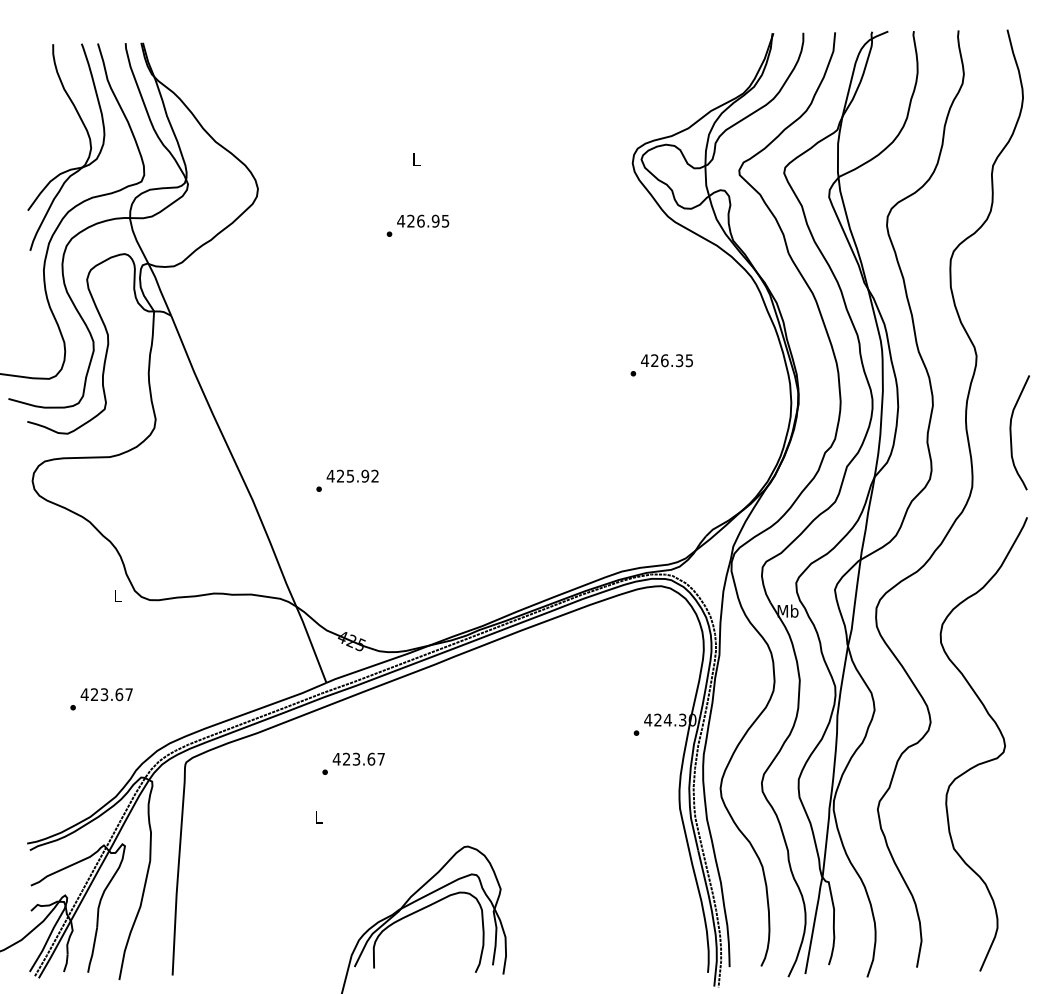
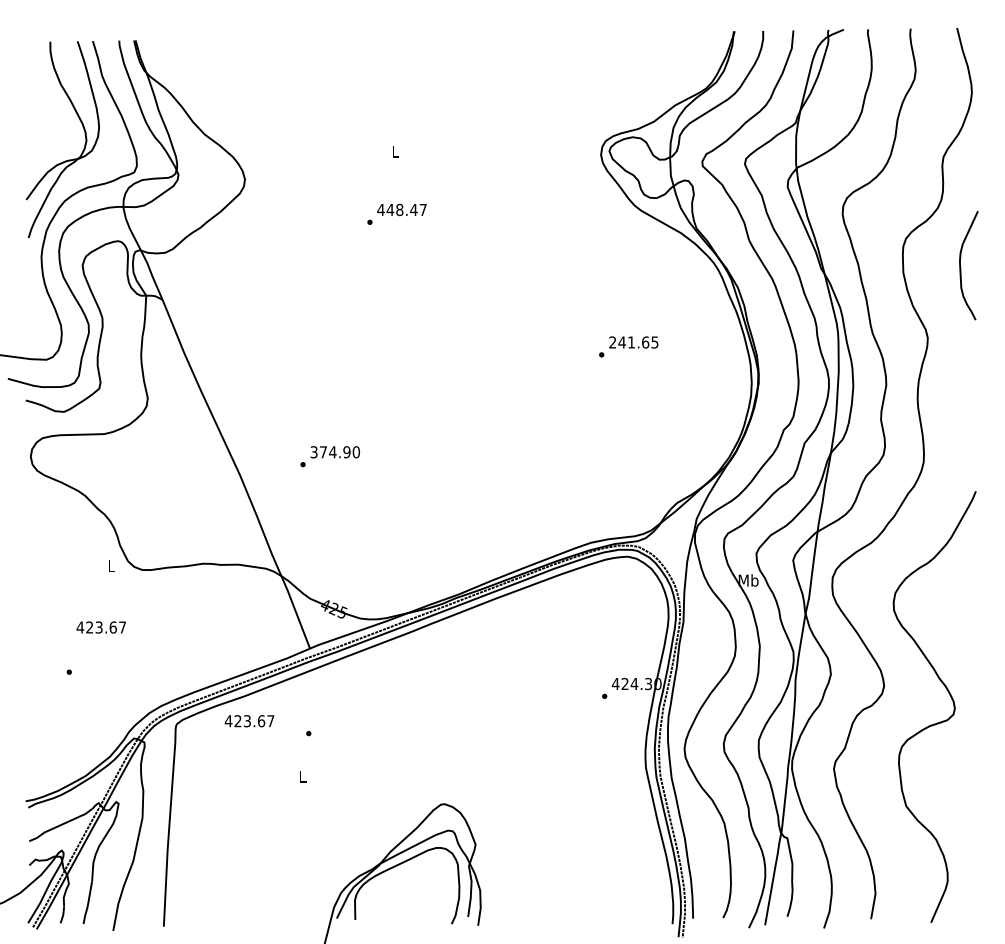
text: (428, 220) -> (407, 209), 426.95 -> 448.47
text: (662, 360) -> (629, 342), 426.35 -> 241.65
curve: (1011, 432) -> (960, 265), moved
text: (352, 475) -> (334, 451), 425.92 -> 374.90
text: (106, 694) -> (101, 627), moved
text: (358, 758) -> (249, 720), moved

